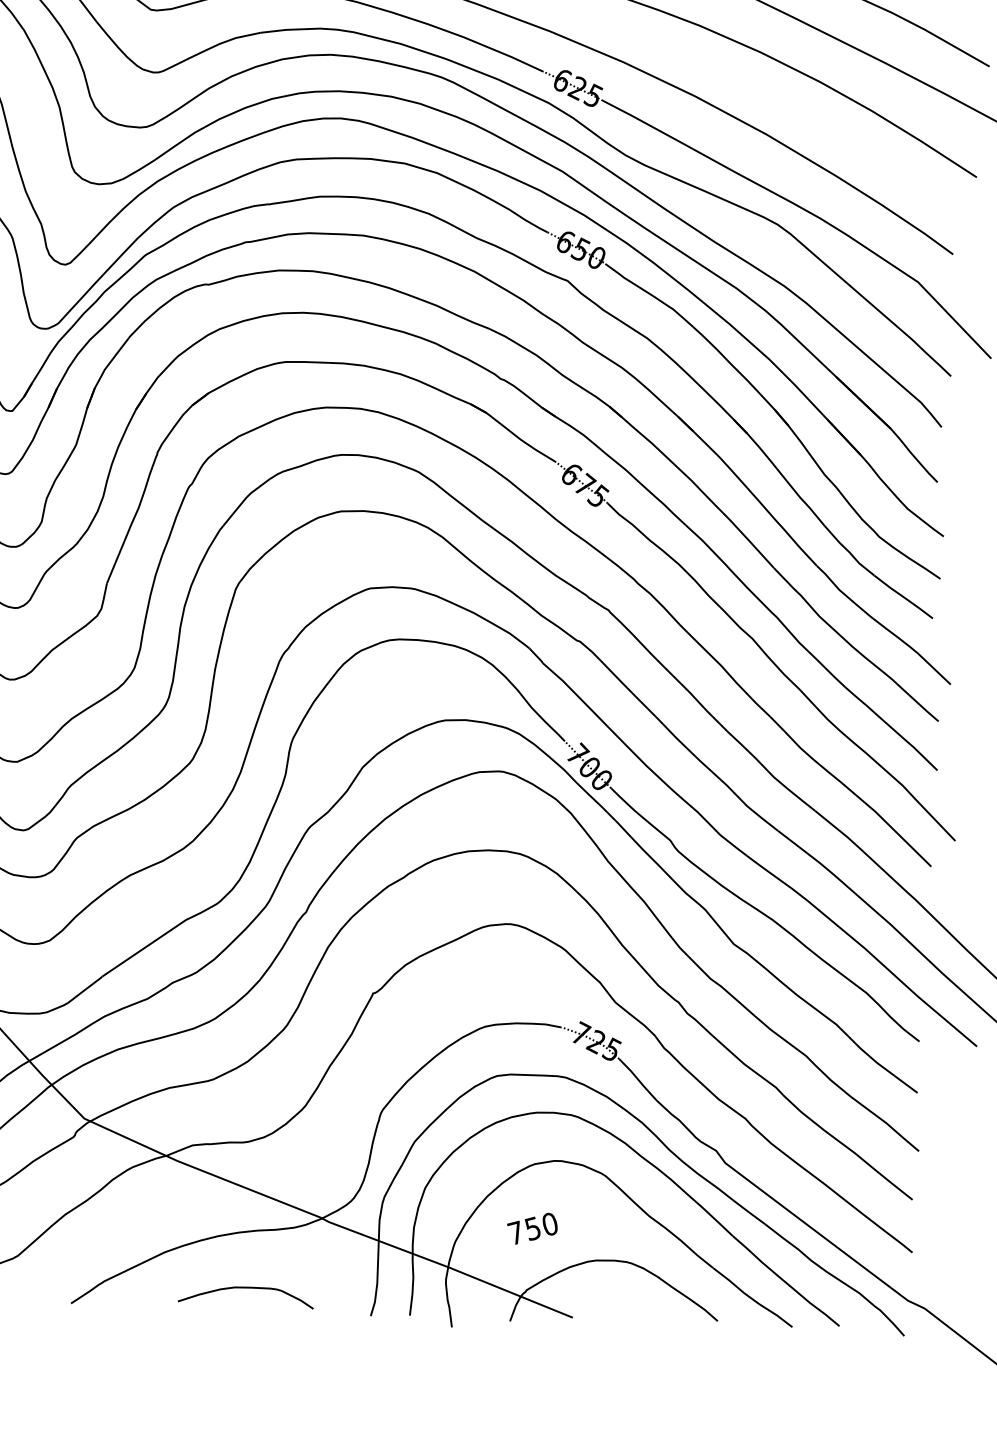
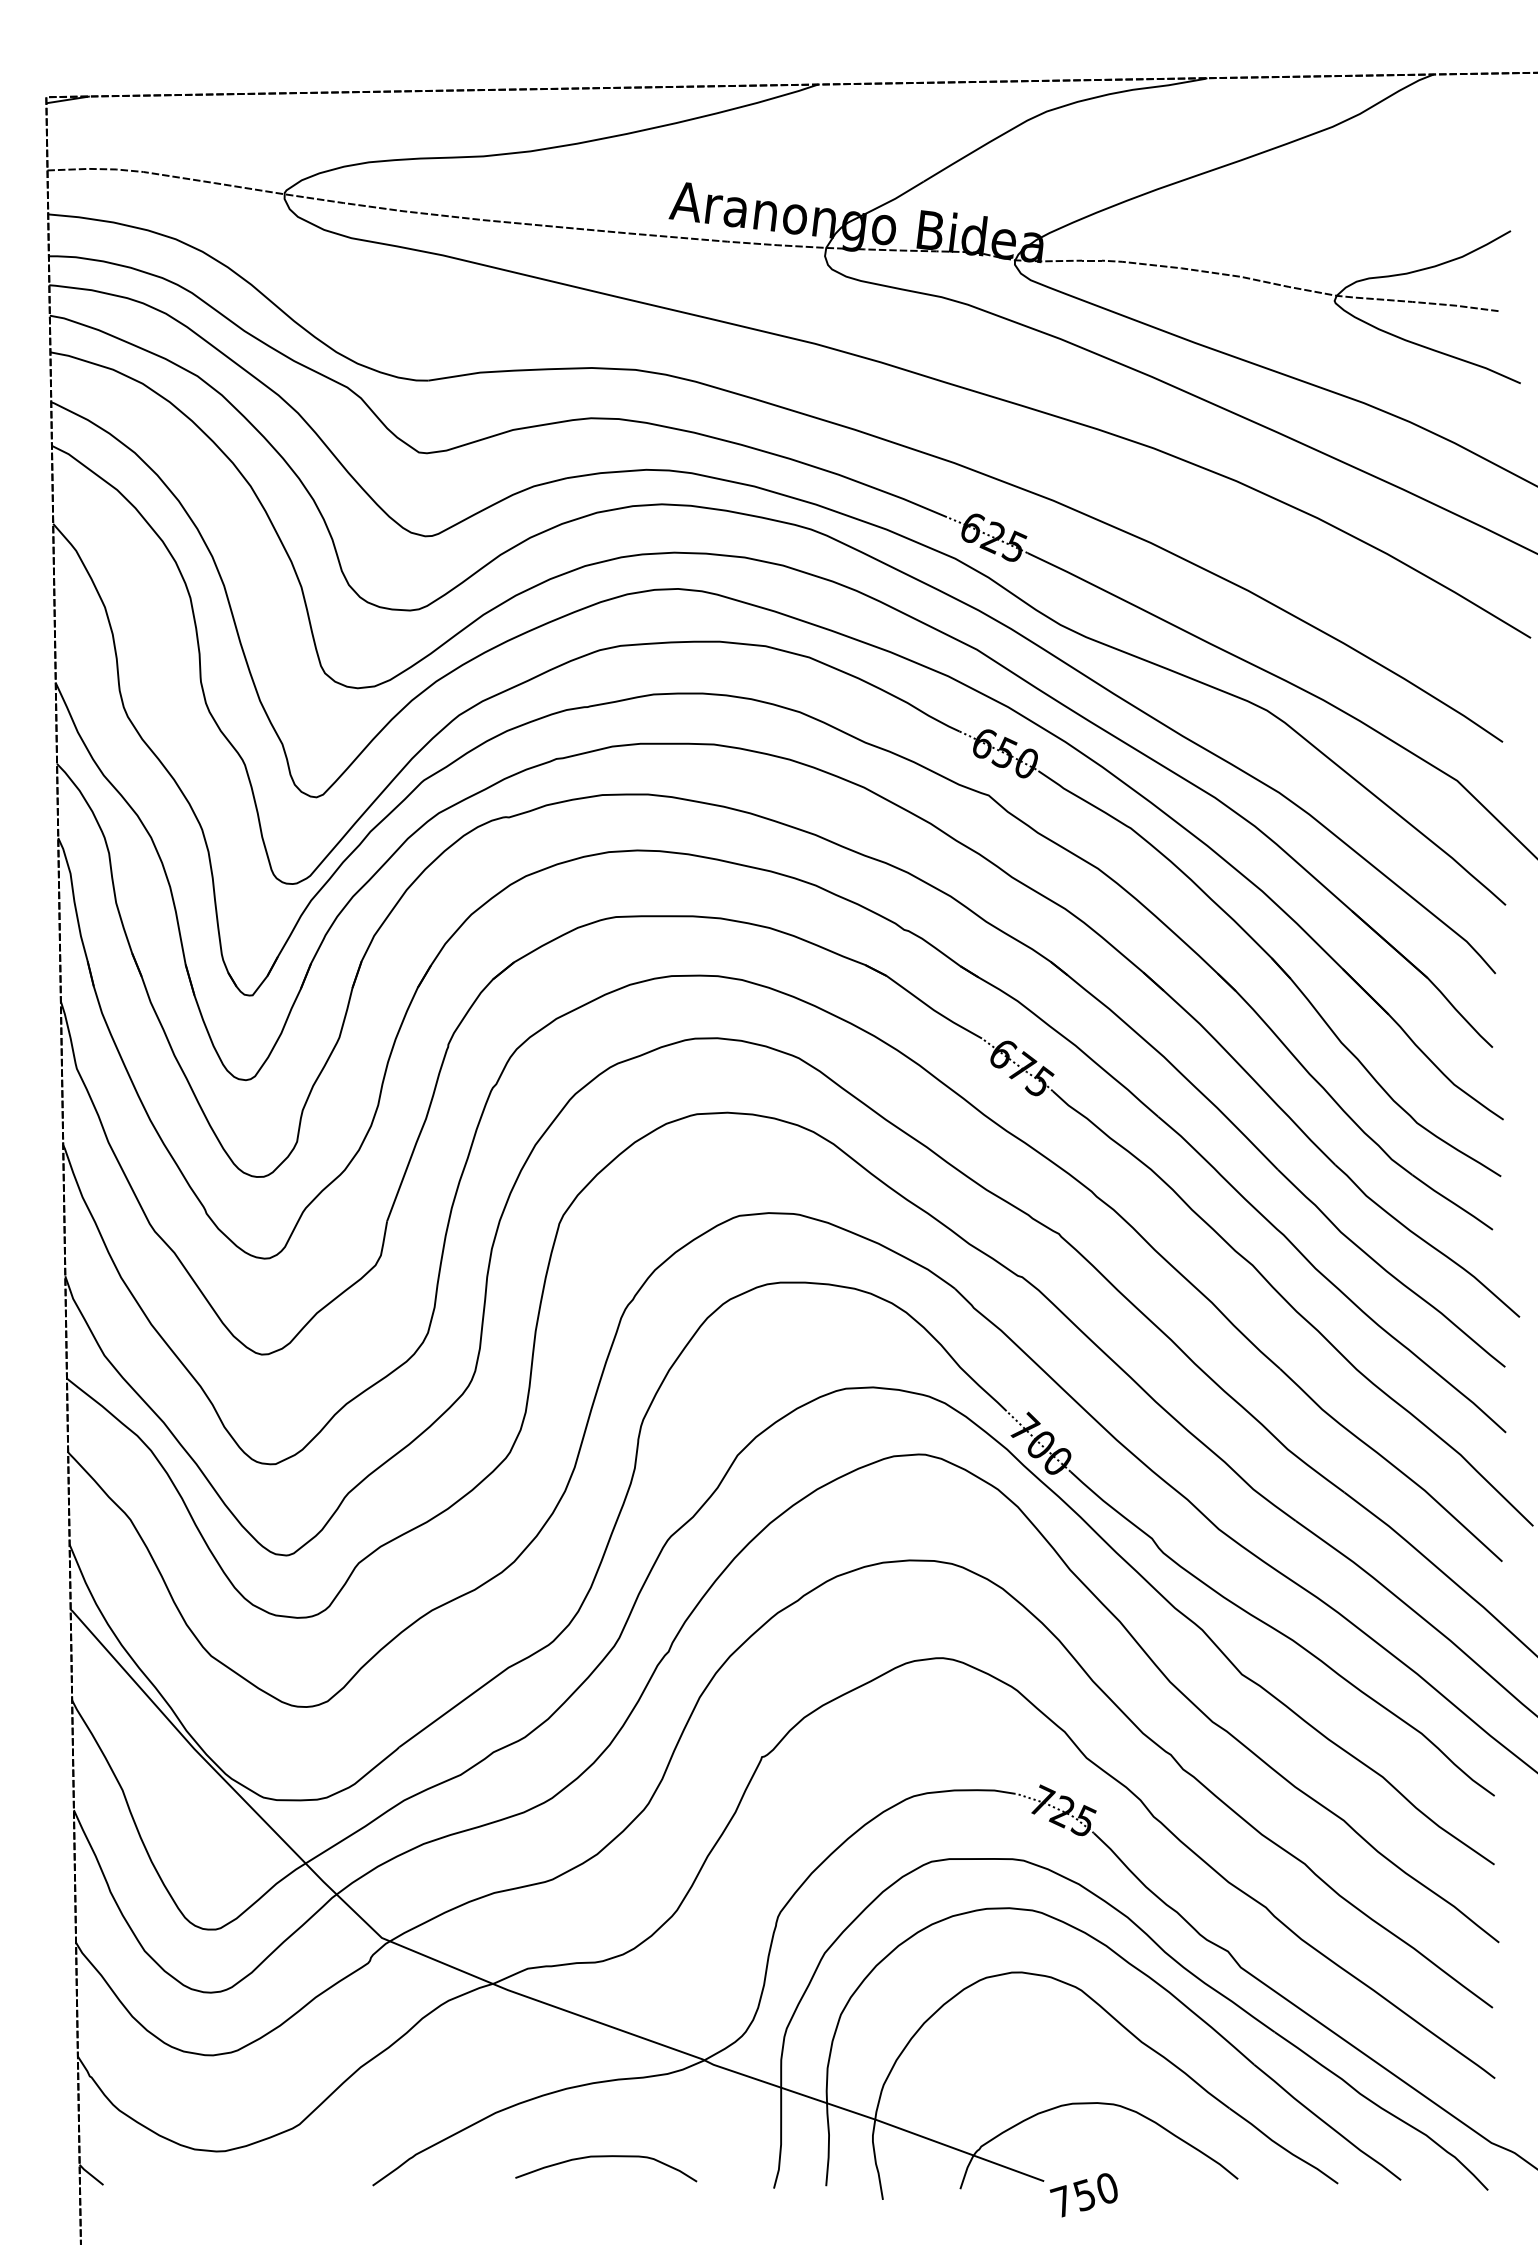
text: (532, 1228) -> (1083, 2195), moved

